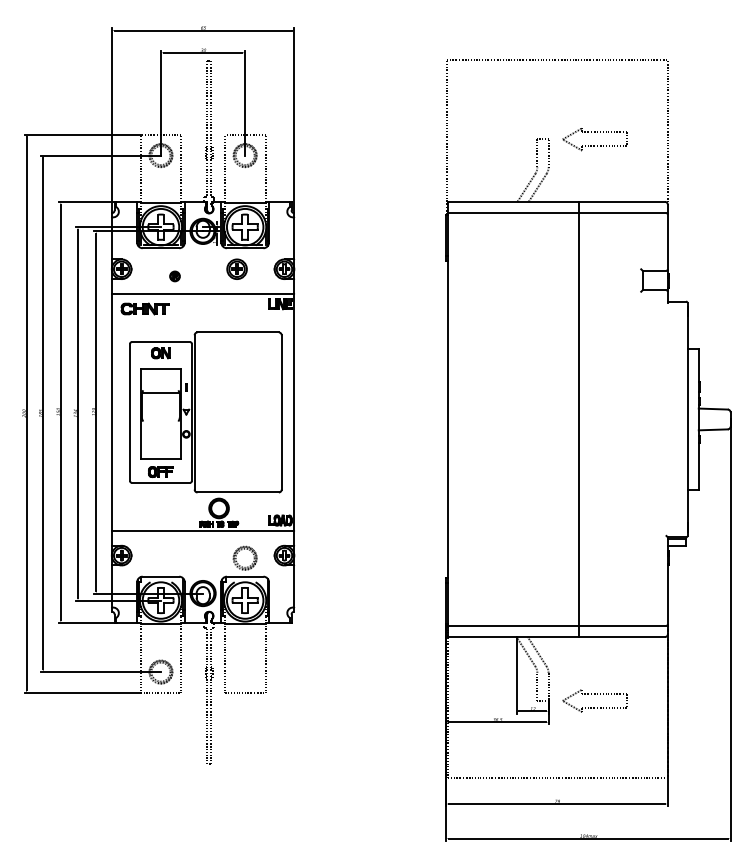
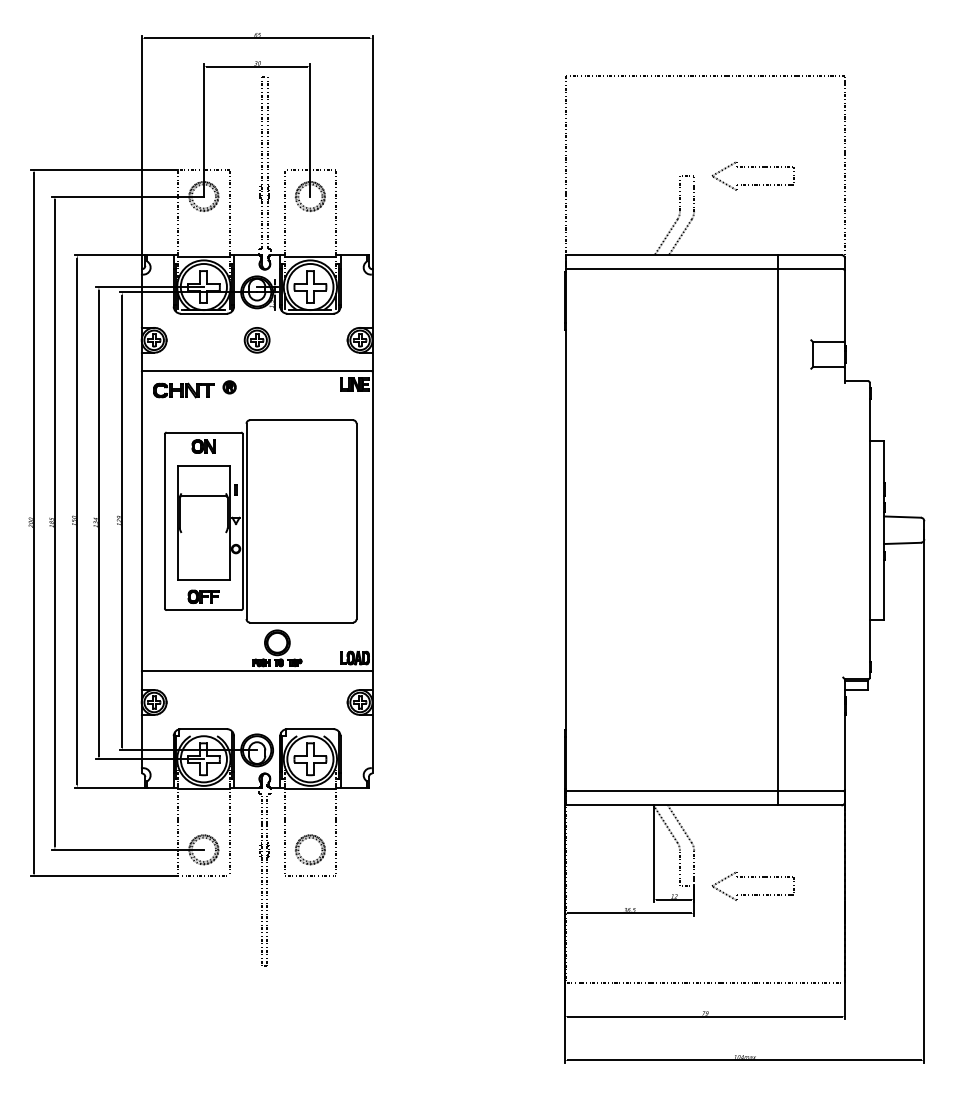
part: (236, 269) -> (256, 340), moved
part: (174, 276) -> (229, 387), moved
line: (578, 419) -> (777, 530), moved
part: (245, 558) -> (310, 849), moved

